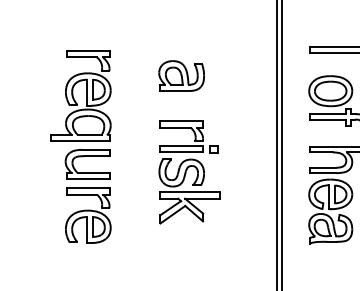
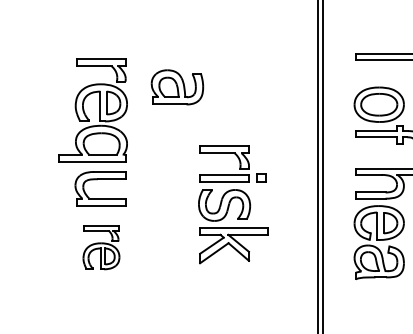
part: (181, 75) -> (177, 86), moved
part: (189, 172) -> (233, 204), moved
part: (88, 215) -> (101, 247), size x0.7

